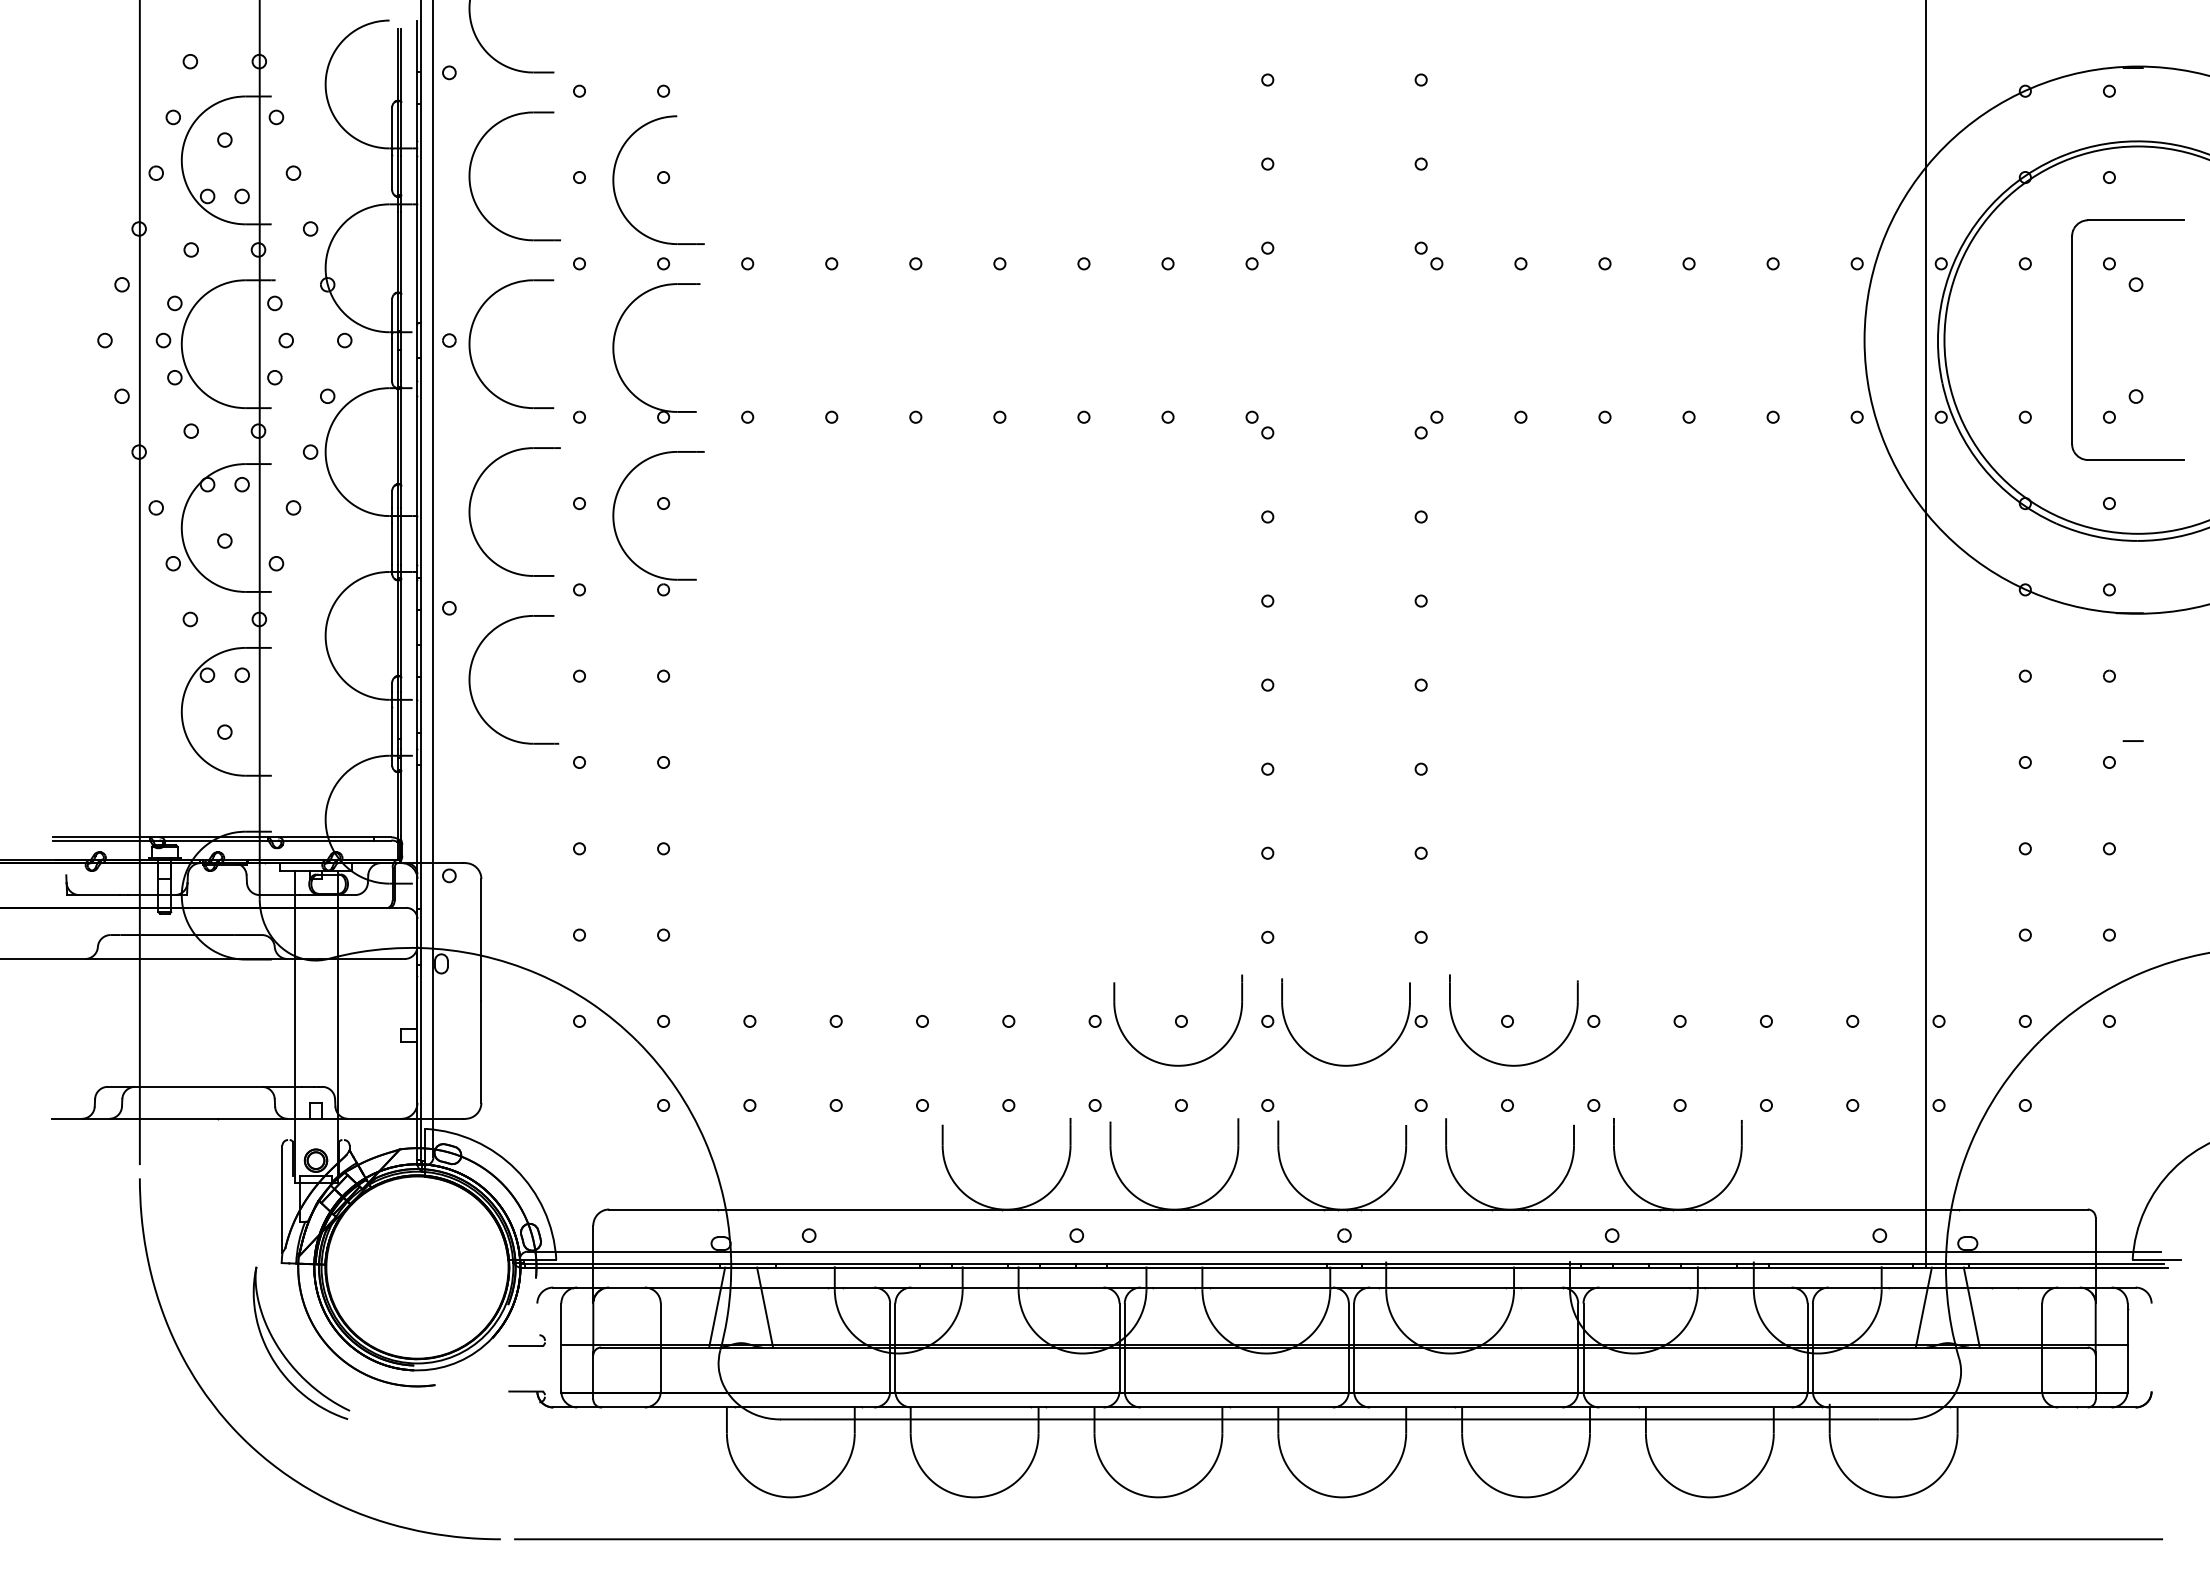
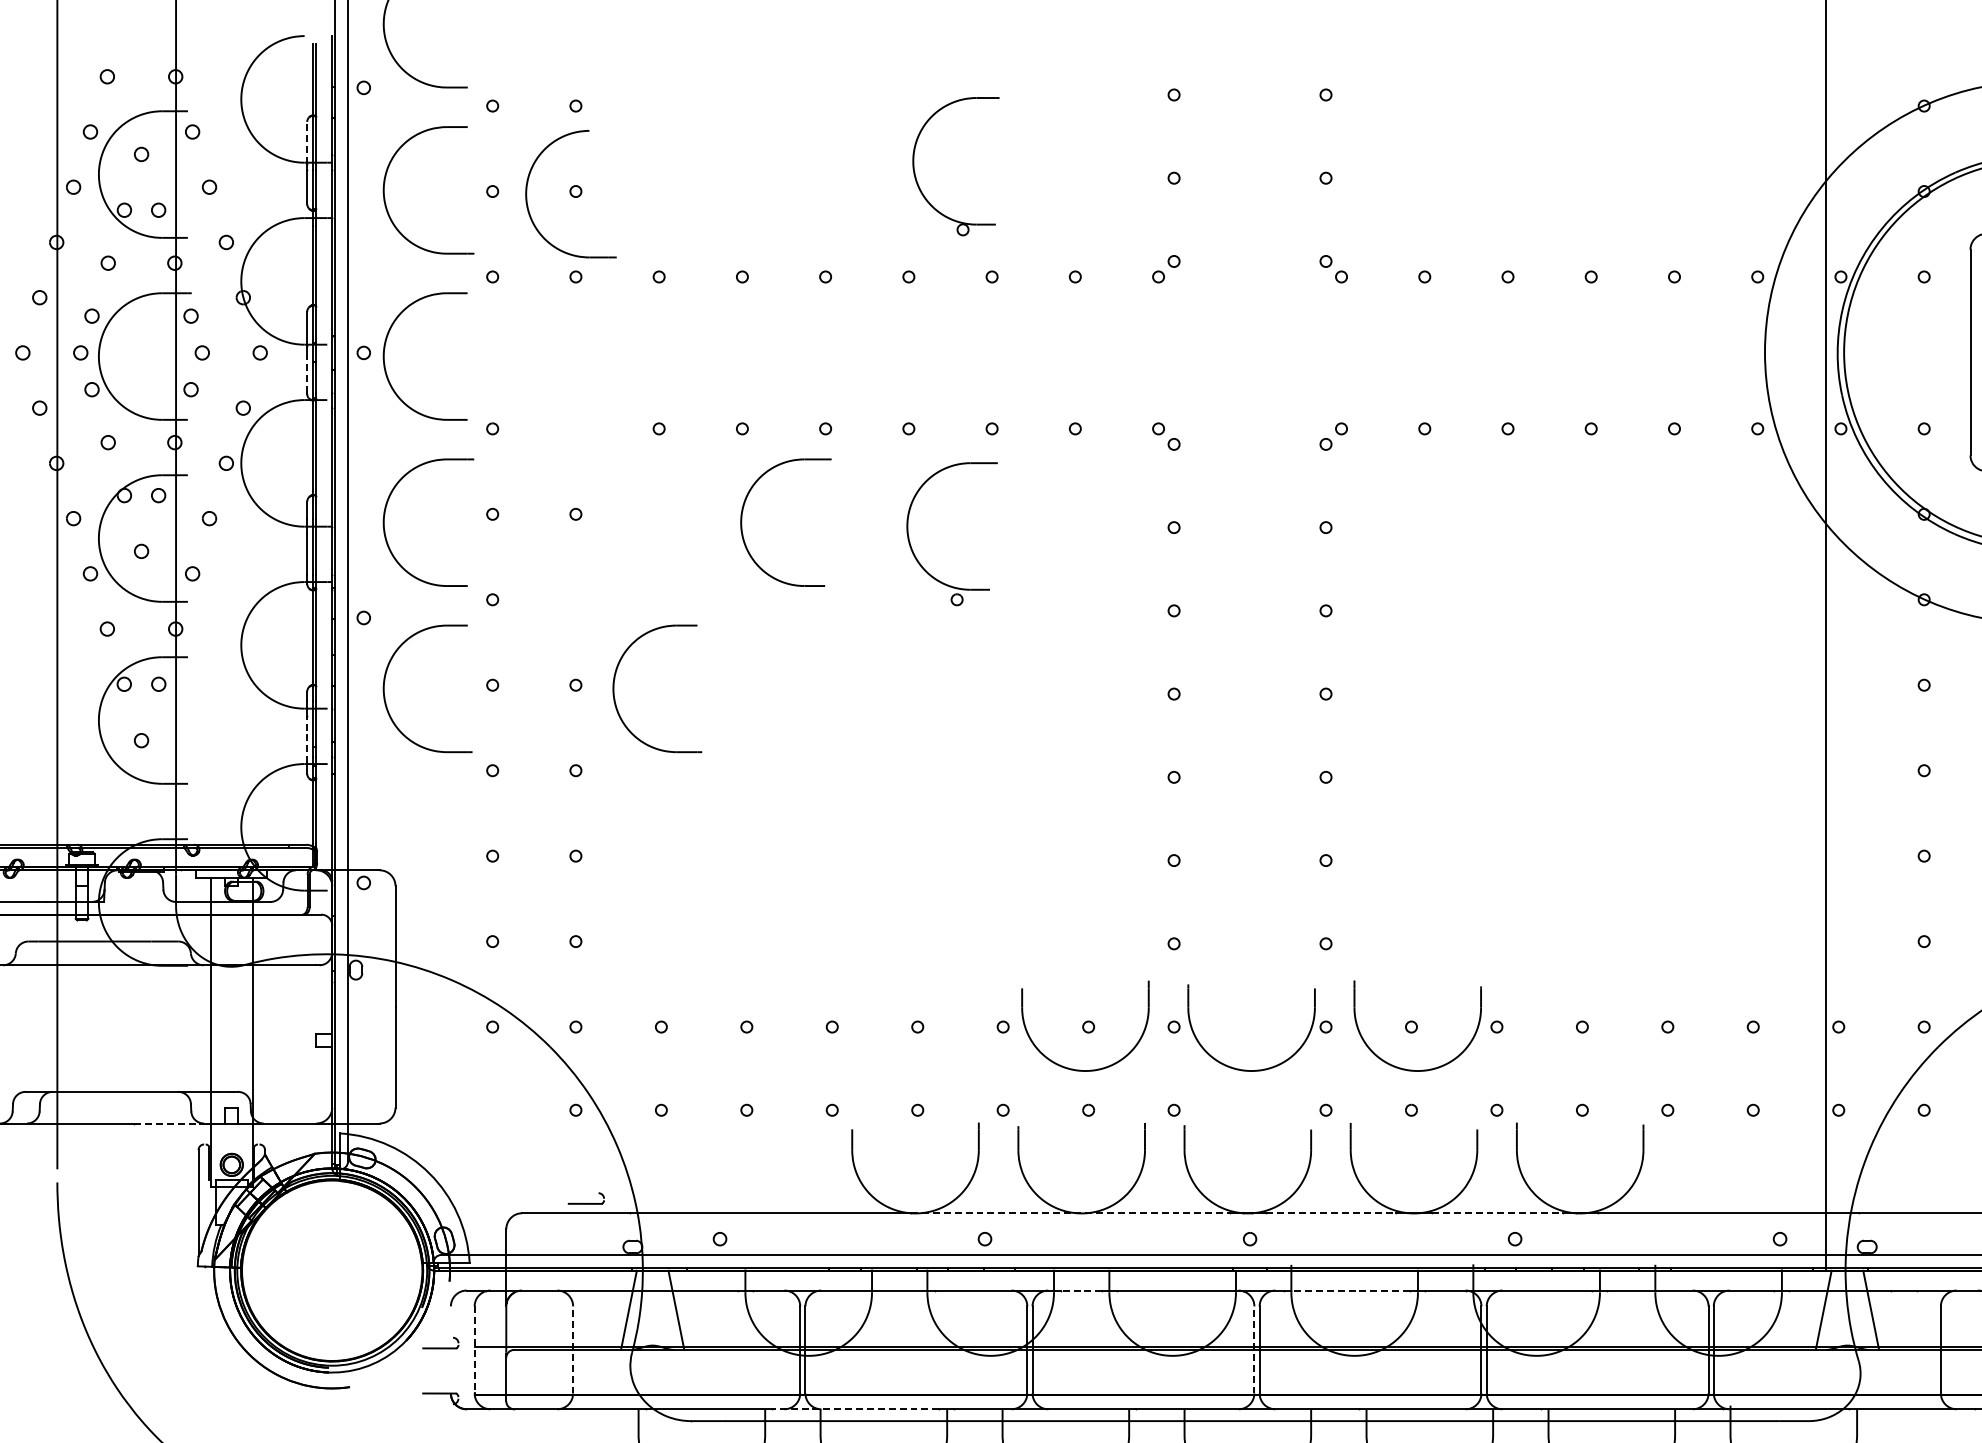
line: (392, 127) -> (307, 141), solid -> dashed
line: (392, 360) -> (307, 372), solid -> dashed
part: (616, 363) -> (916, 176), moved
part: (832, 502) -> (743, 513), added
part: (618, 537) -> (912, 547), moved
part: (703, 670) -> (615, 679), added
line: (392, 730) -> (307, 739), solid -> dashed
line: (251, 1118) -> (167, 1123), solid -> dashed
part: (673, 1194) -> (585, 1198), added
line: (1163, 1209) -> (1070, 1213), solid -> dashed
line: (1426, 1209) -> (1331, 1213), solid -> dashed
line: (1594, 1209) -> (1497, 1213), solid -> dashed
line: (1174, 1287) -> (1081, 1290), solid -> dashed
line: (1445, 1287) -> (1350, 1290), solid -> dashed
line: (561, 1347) -> (474, 1349), solid -> dashed
line: (660, 1347) -> (572, 1349), solid -> dashed
line: (1348, 1347) -> (1254, 1349), solid -> dashed
part: (284, 1354) -> (200, 1356), removed
line: (945, 1407) -> (855, 1409), solid -> dashed

